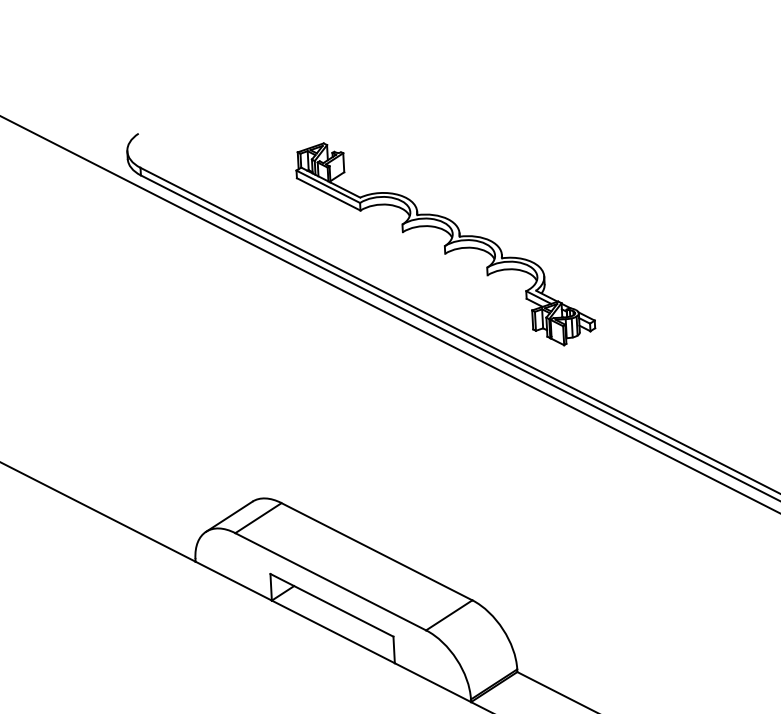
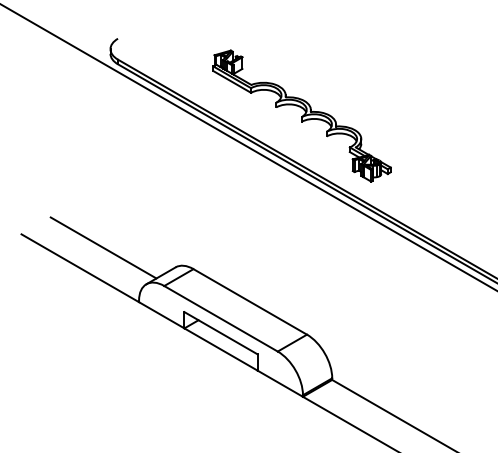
line: (132, 475) -> (103, 247), added

